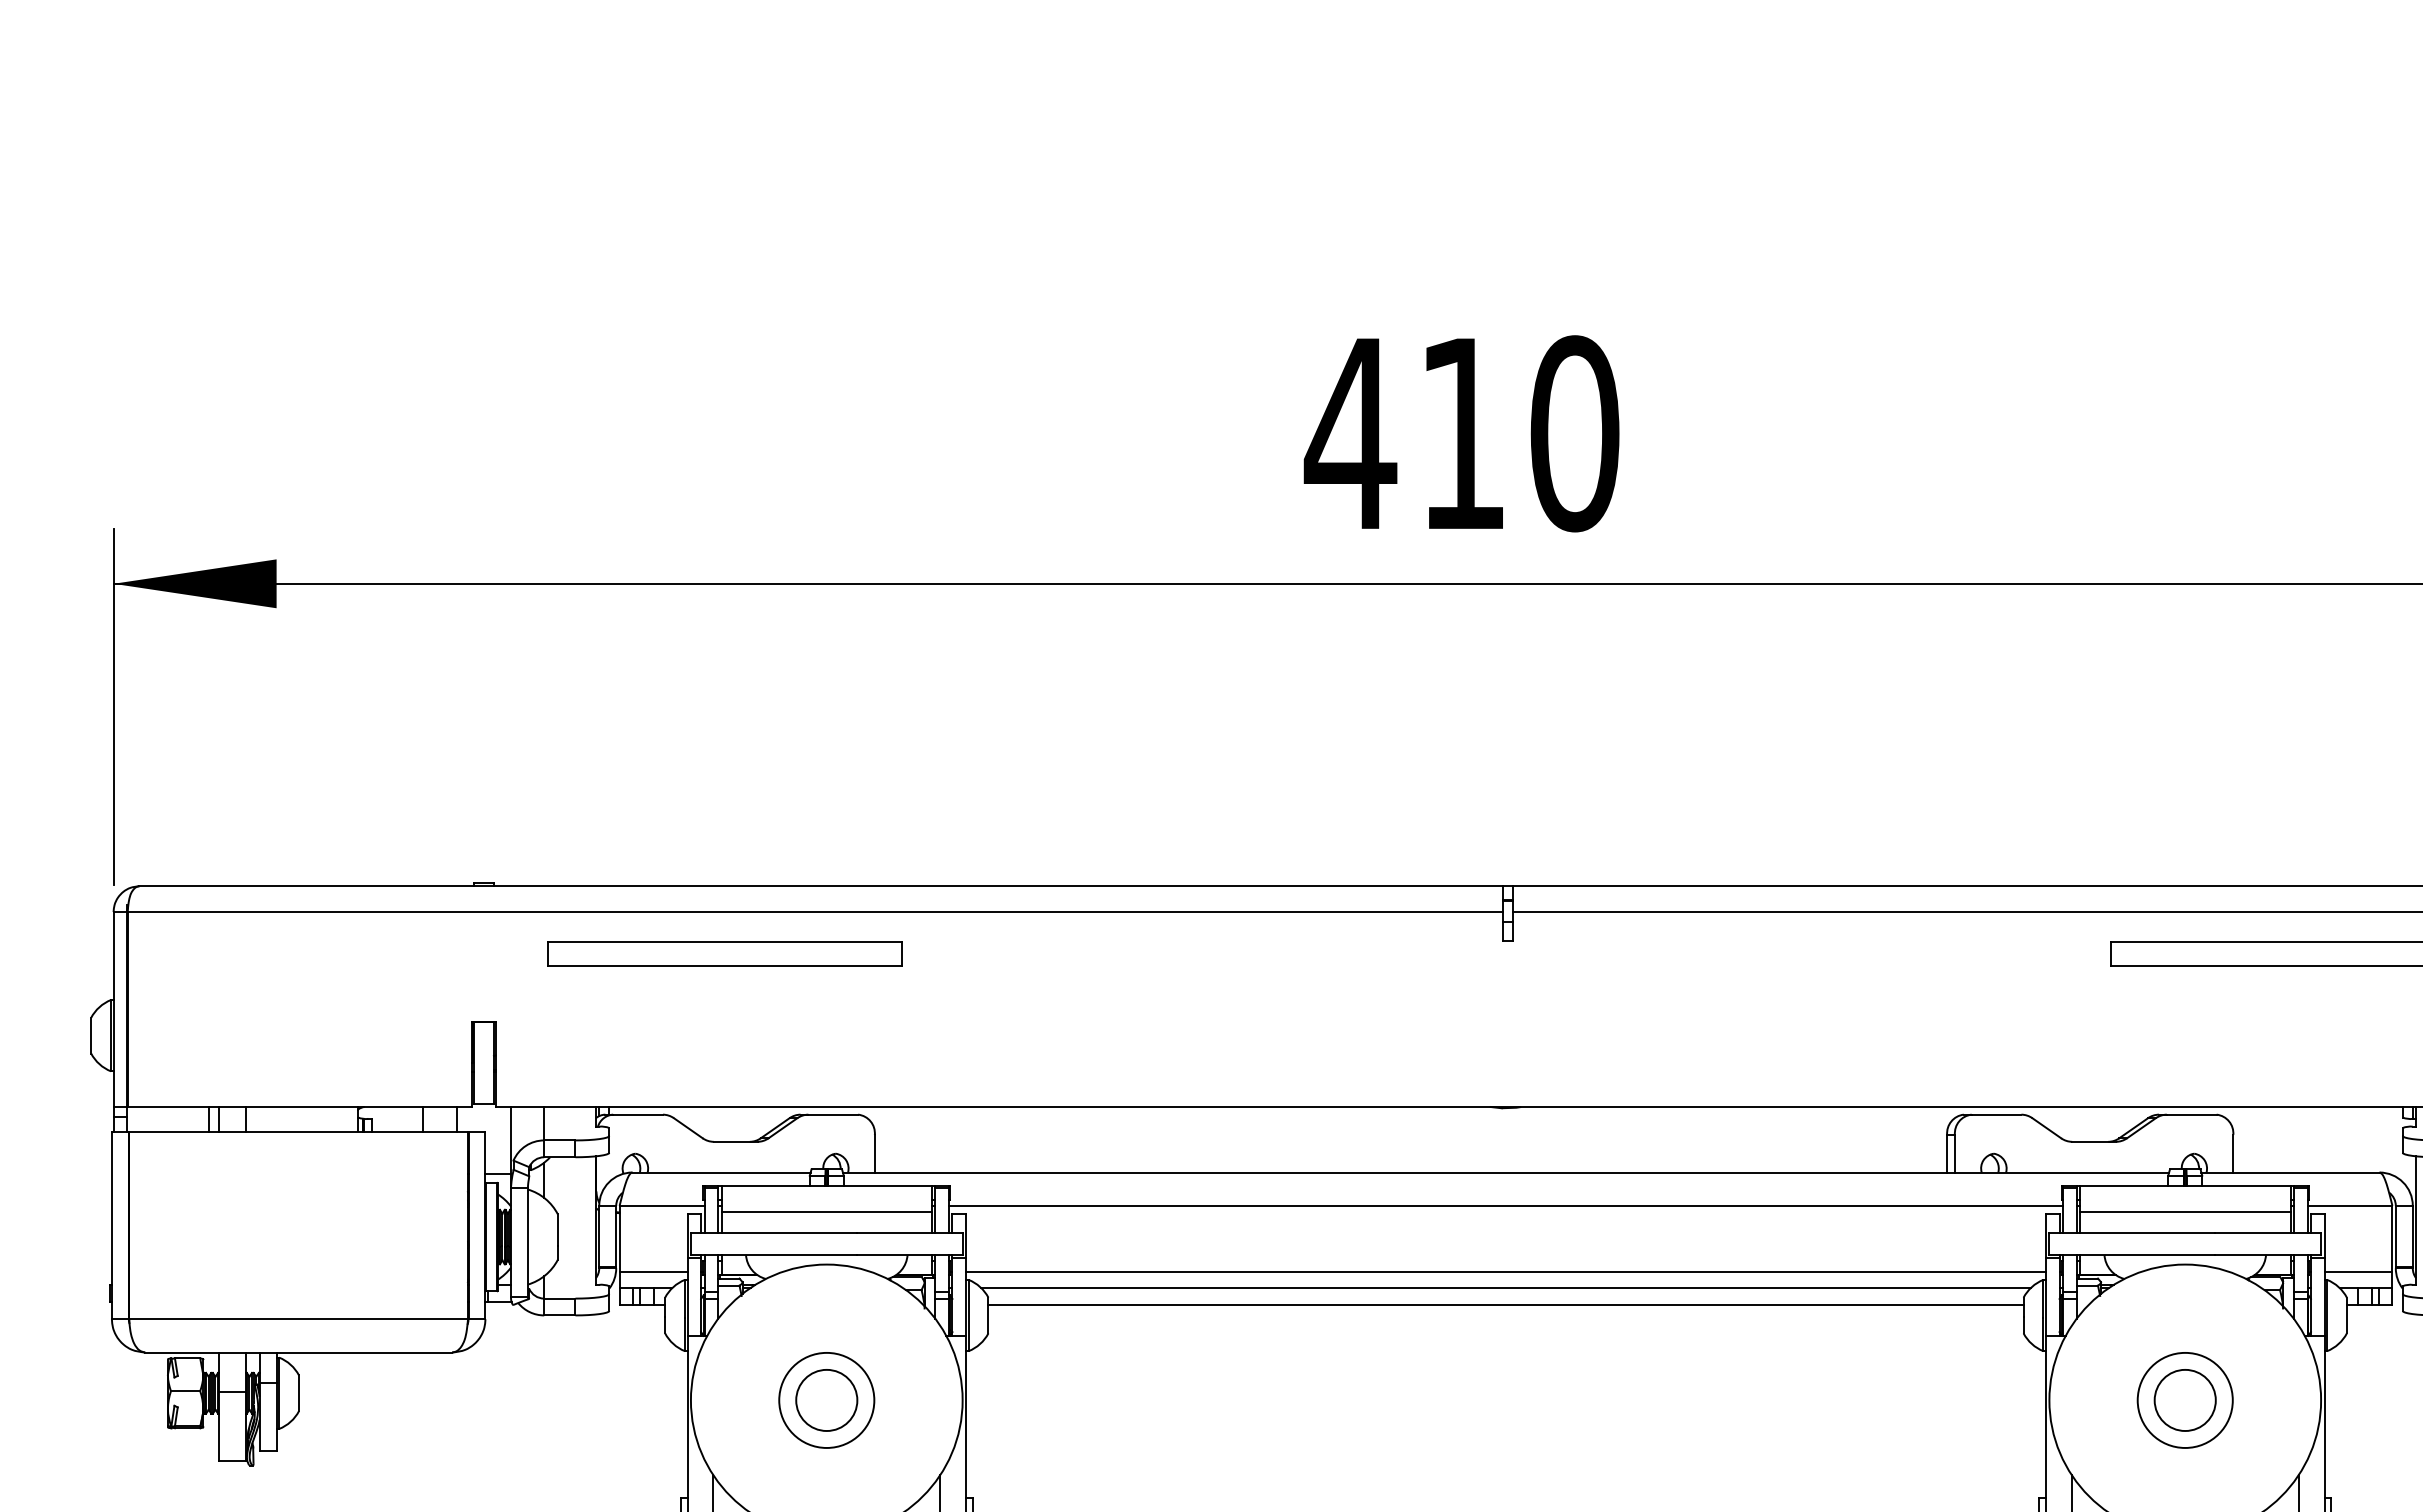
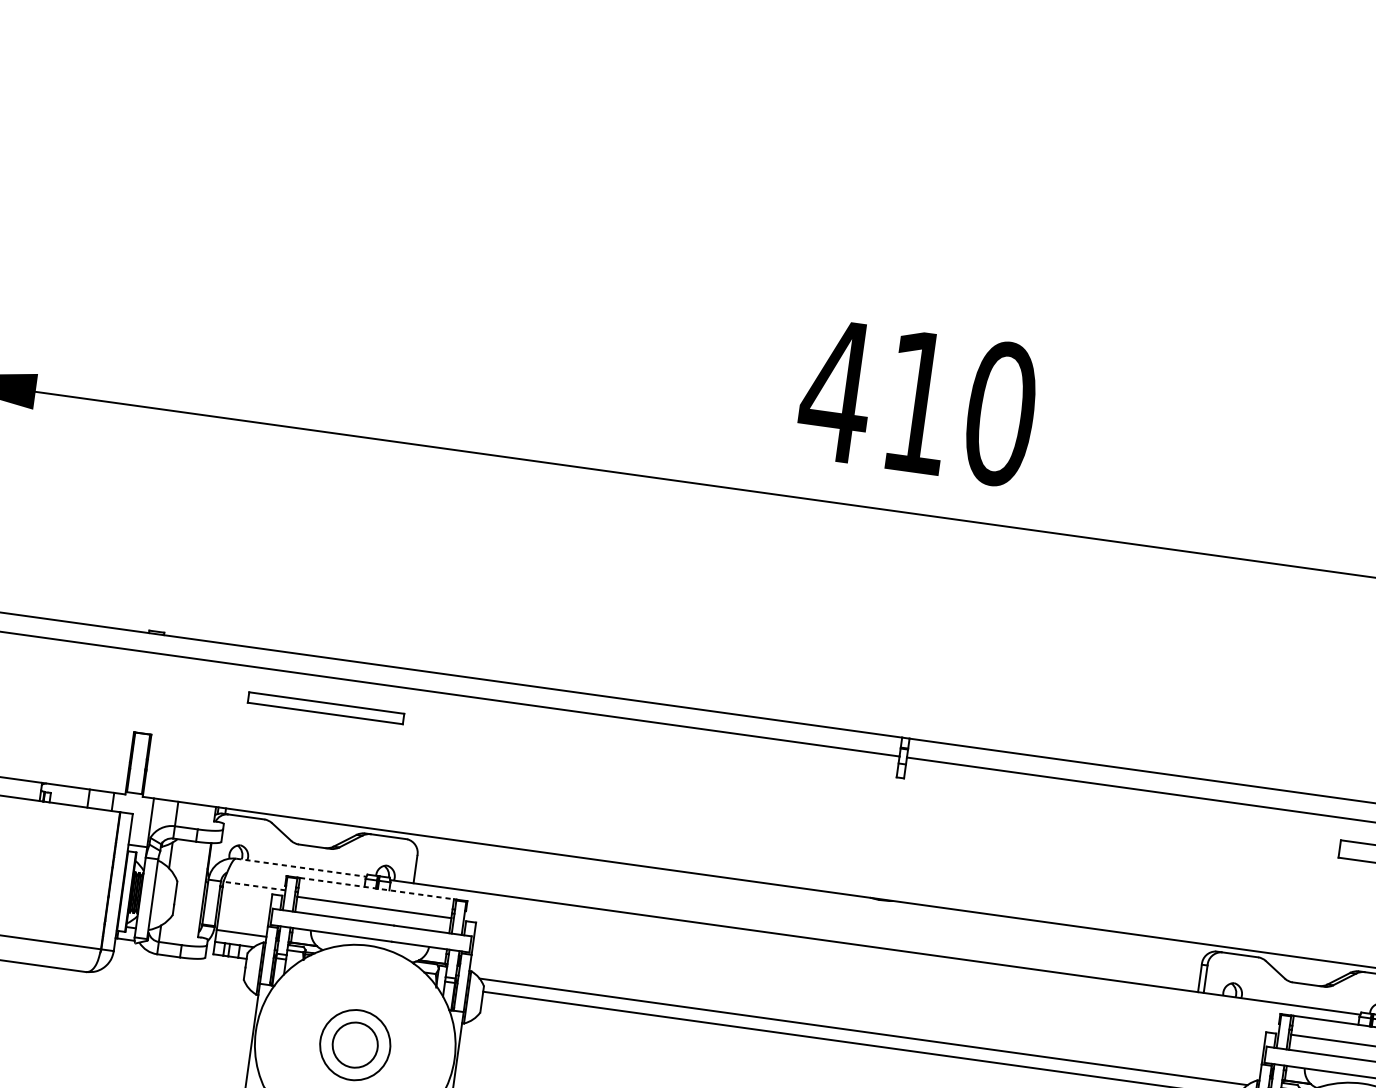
part: (724, 953) -> (325, 707), size x0.6
line: (722, 1172) -> (302, 867), solid -> dashed
line: (827, 1186) -> (377, 888), solid -> dashed
line: (661, 1205) -> (254, 885), solid -> dashed
line: (1506, 1205) -> (872, 971), removed
line: (1506, 1271) -> (865, 1019), removed

